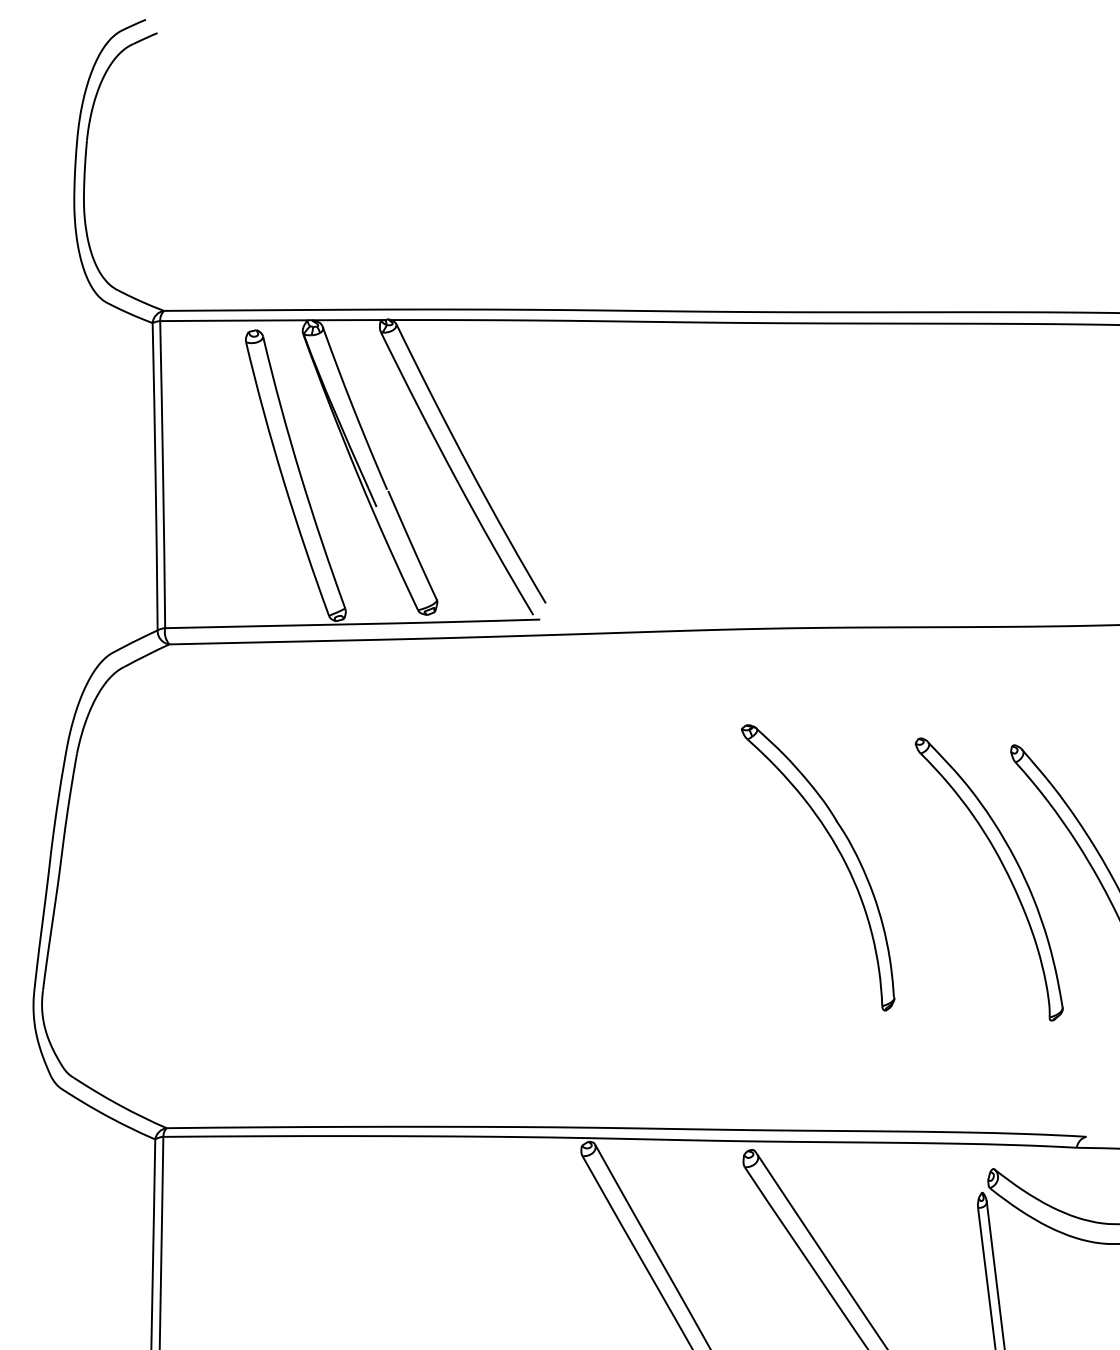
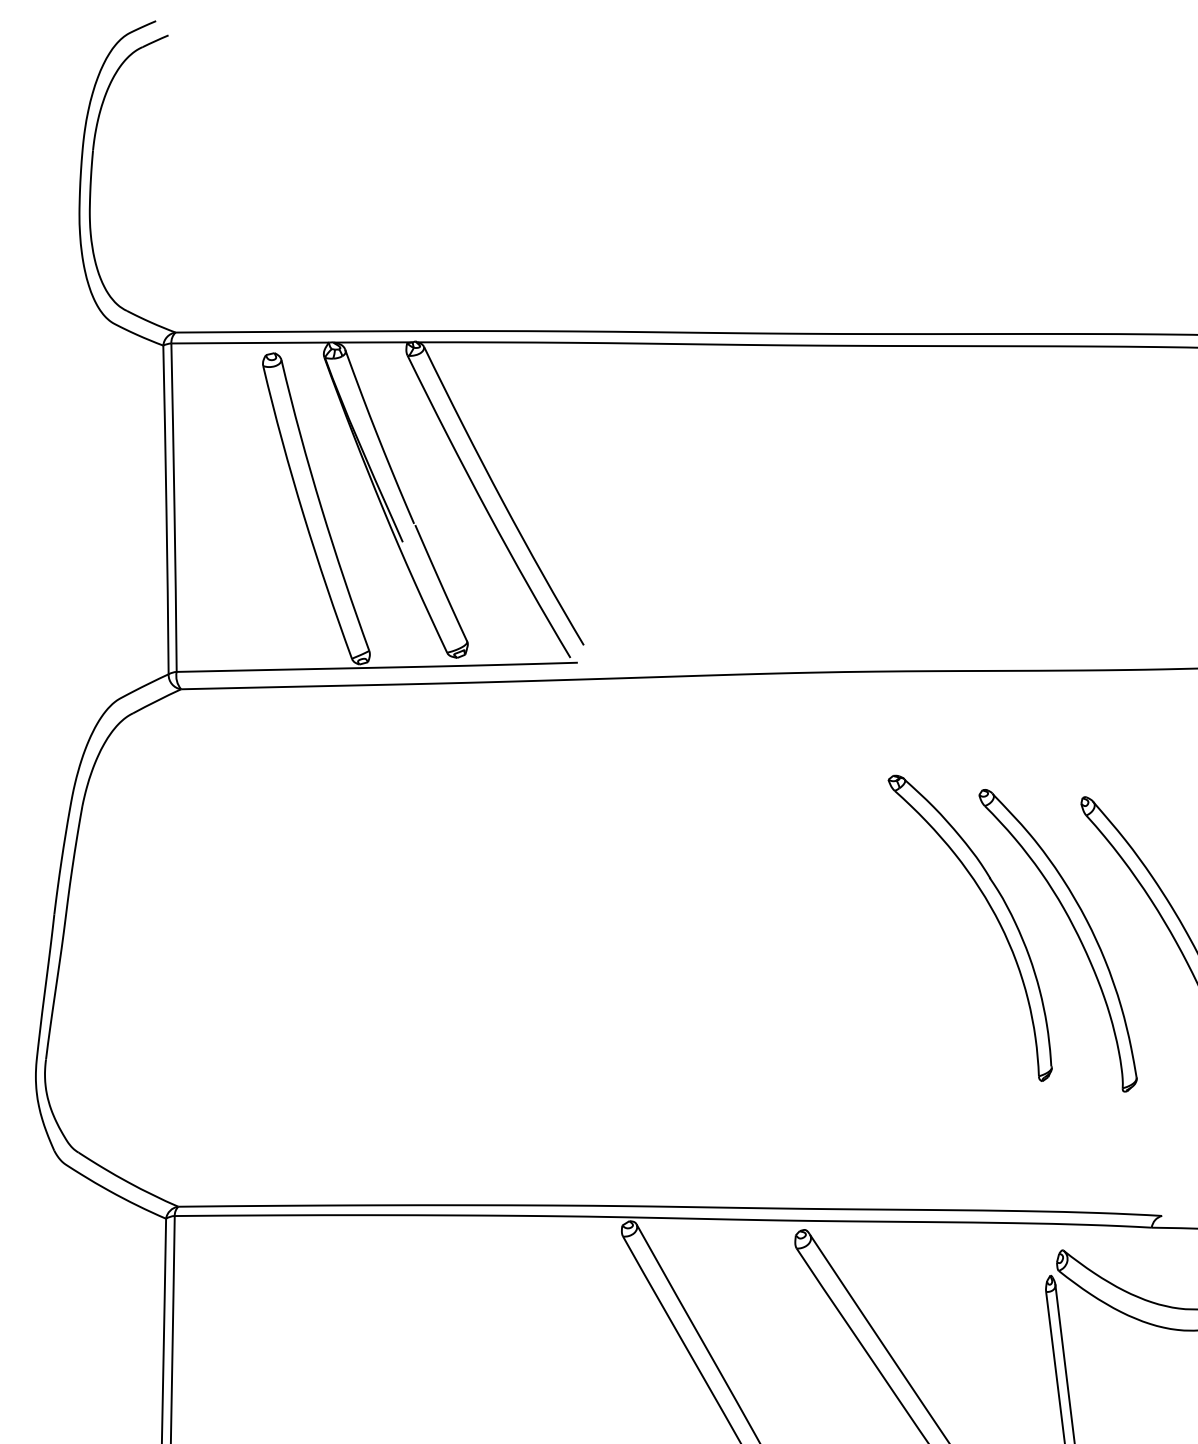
part: (838, 852) -> (992, 911), moved

